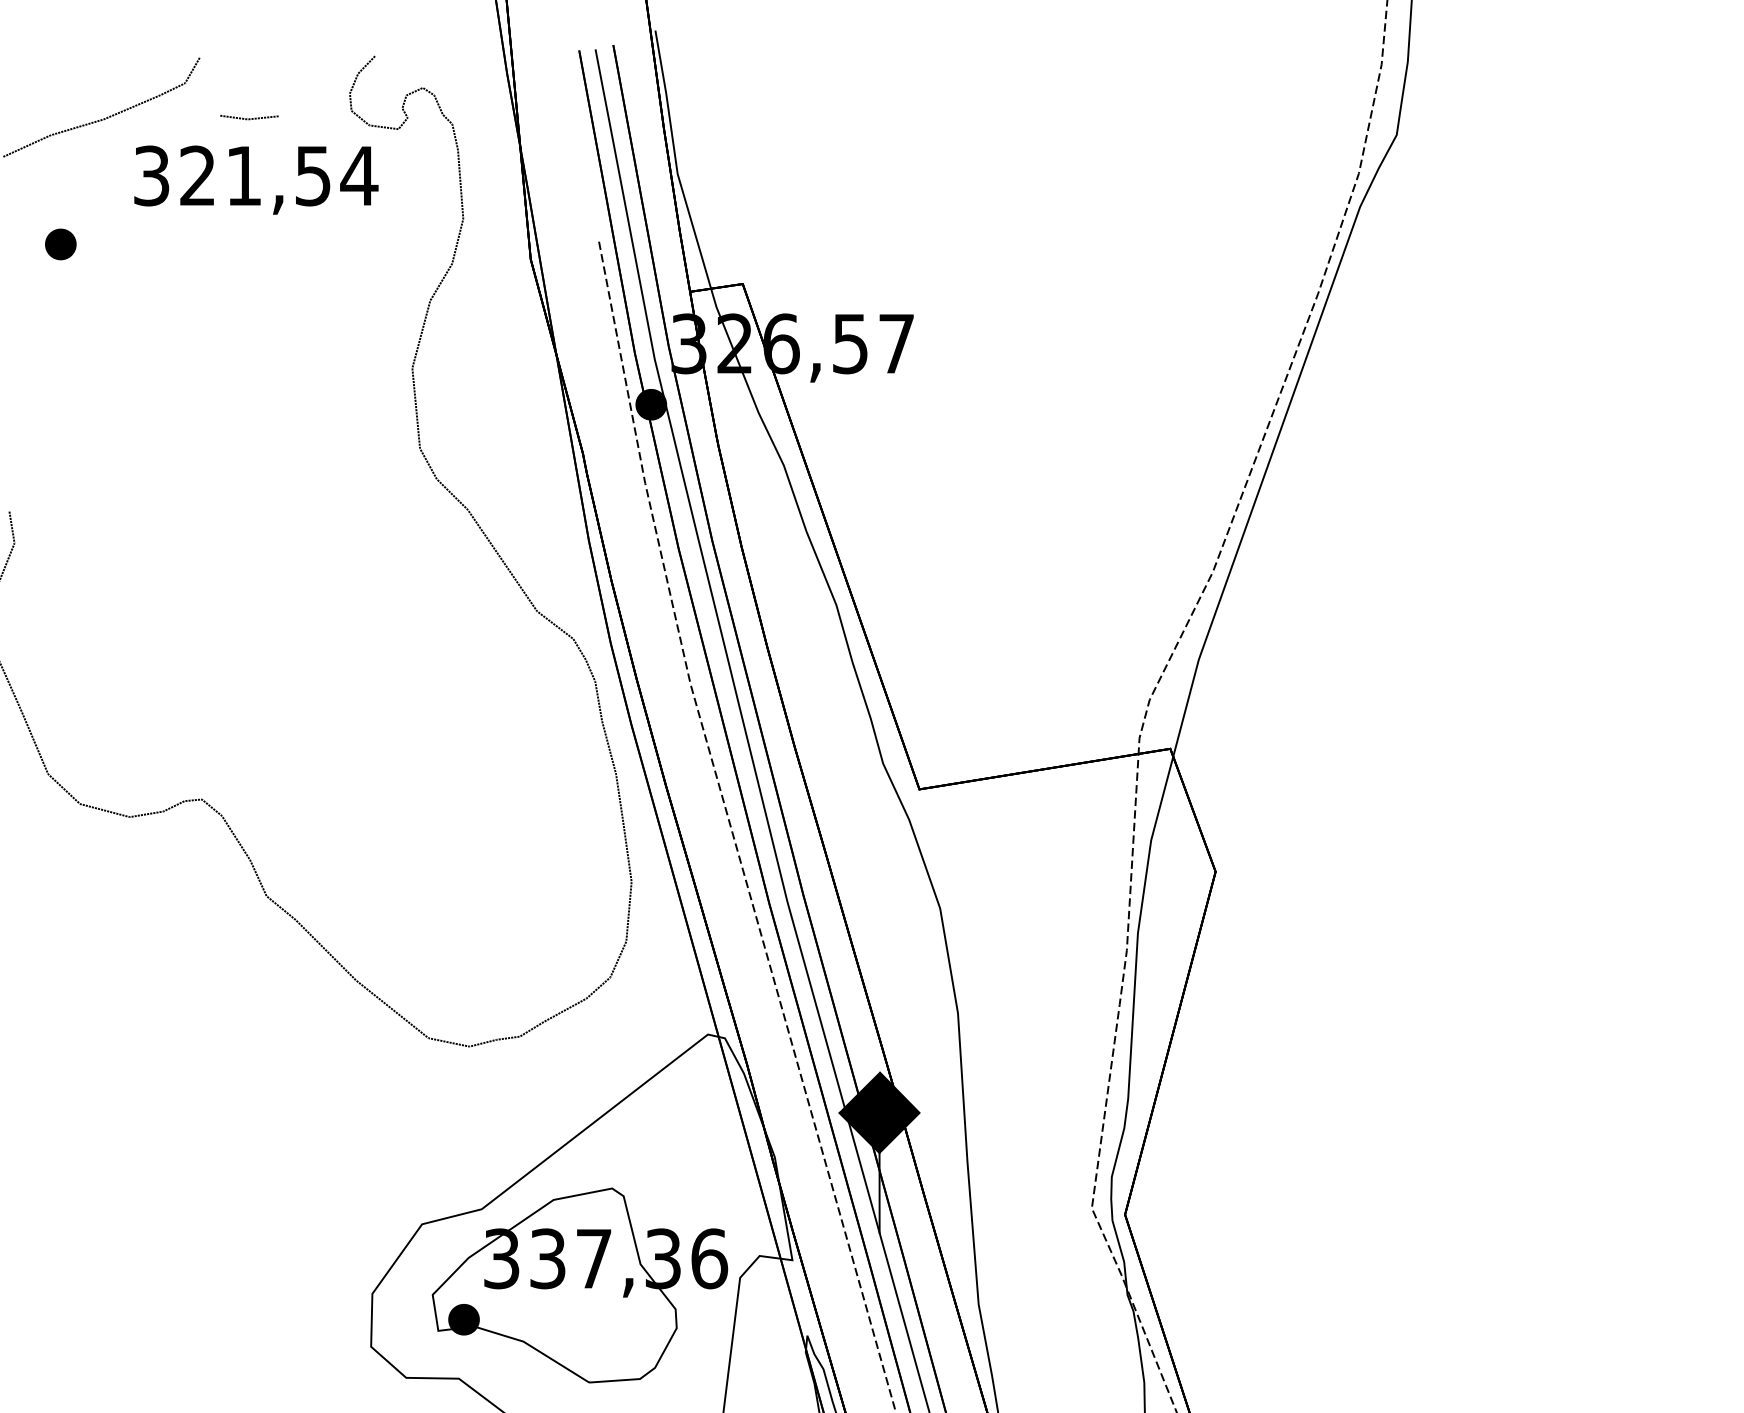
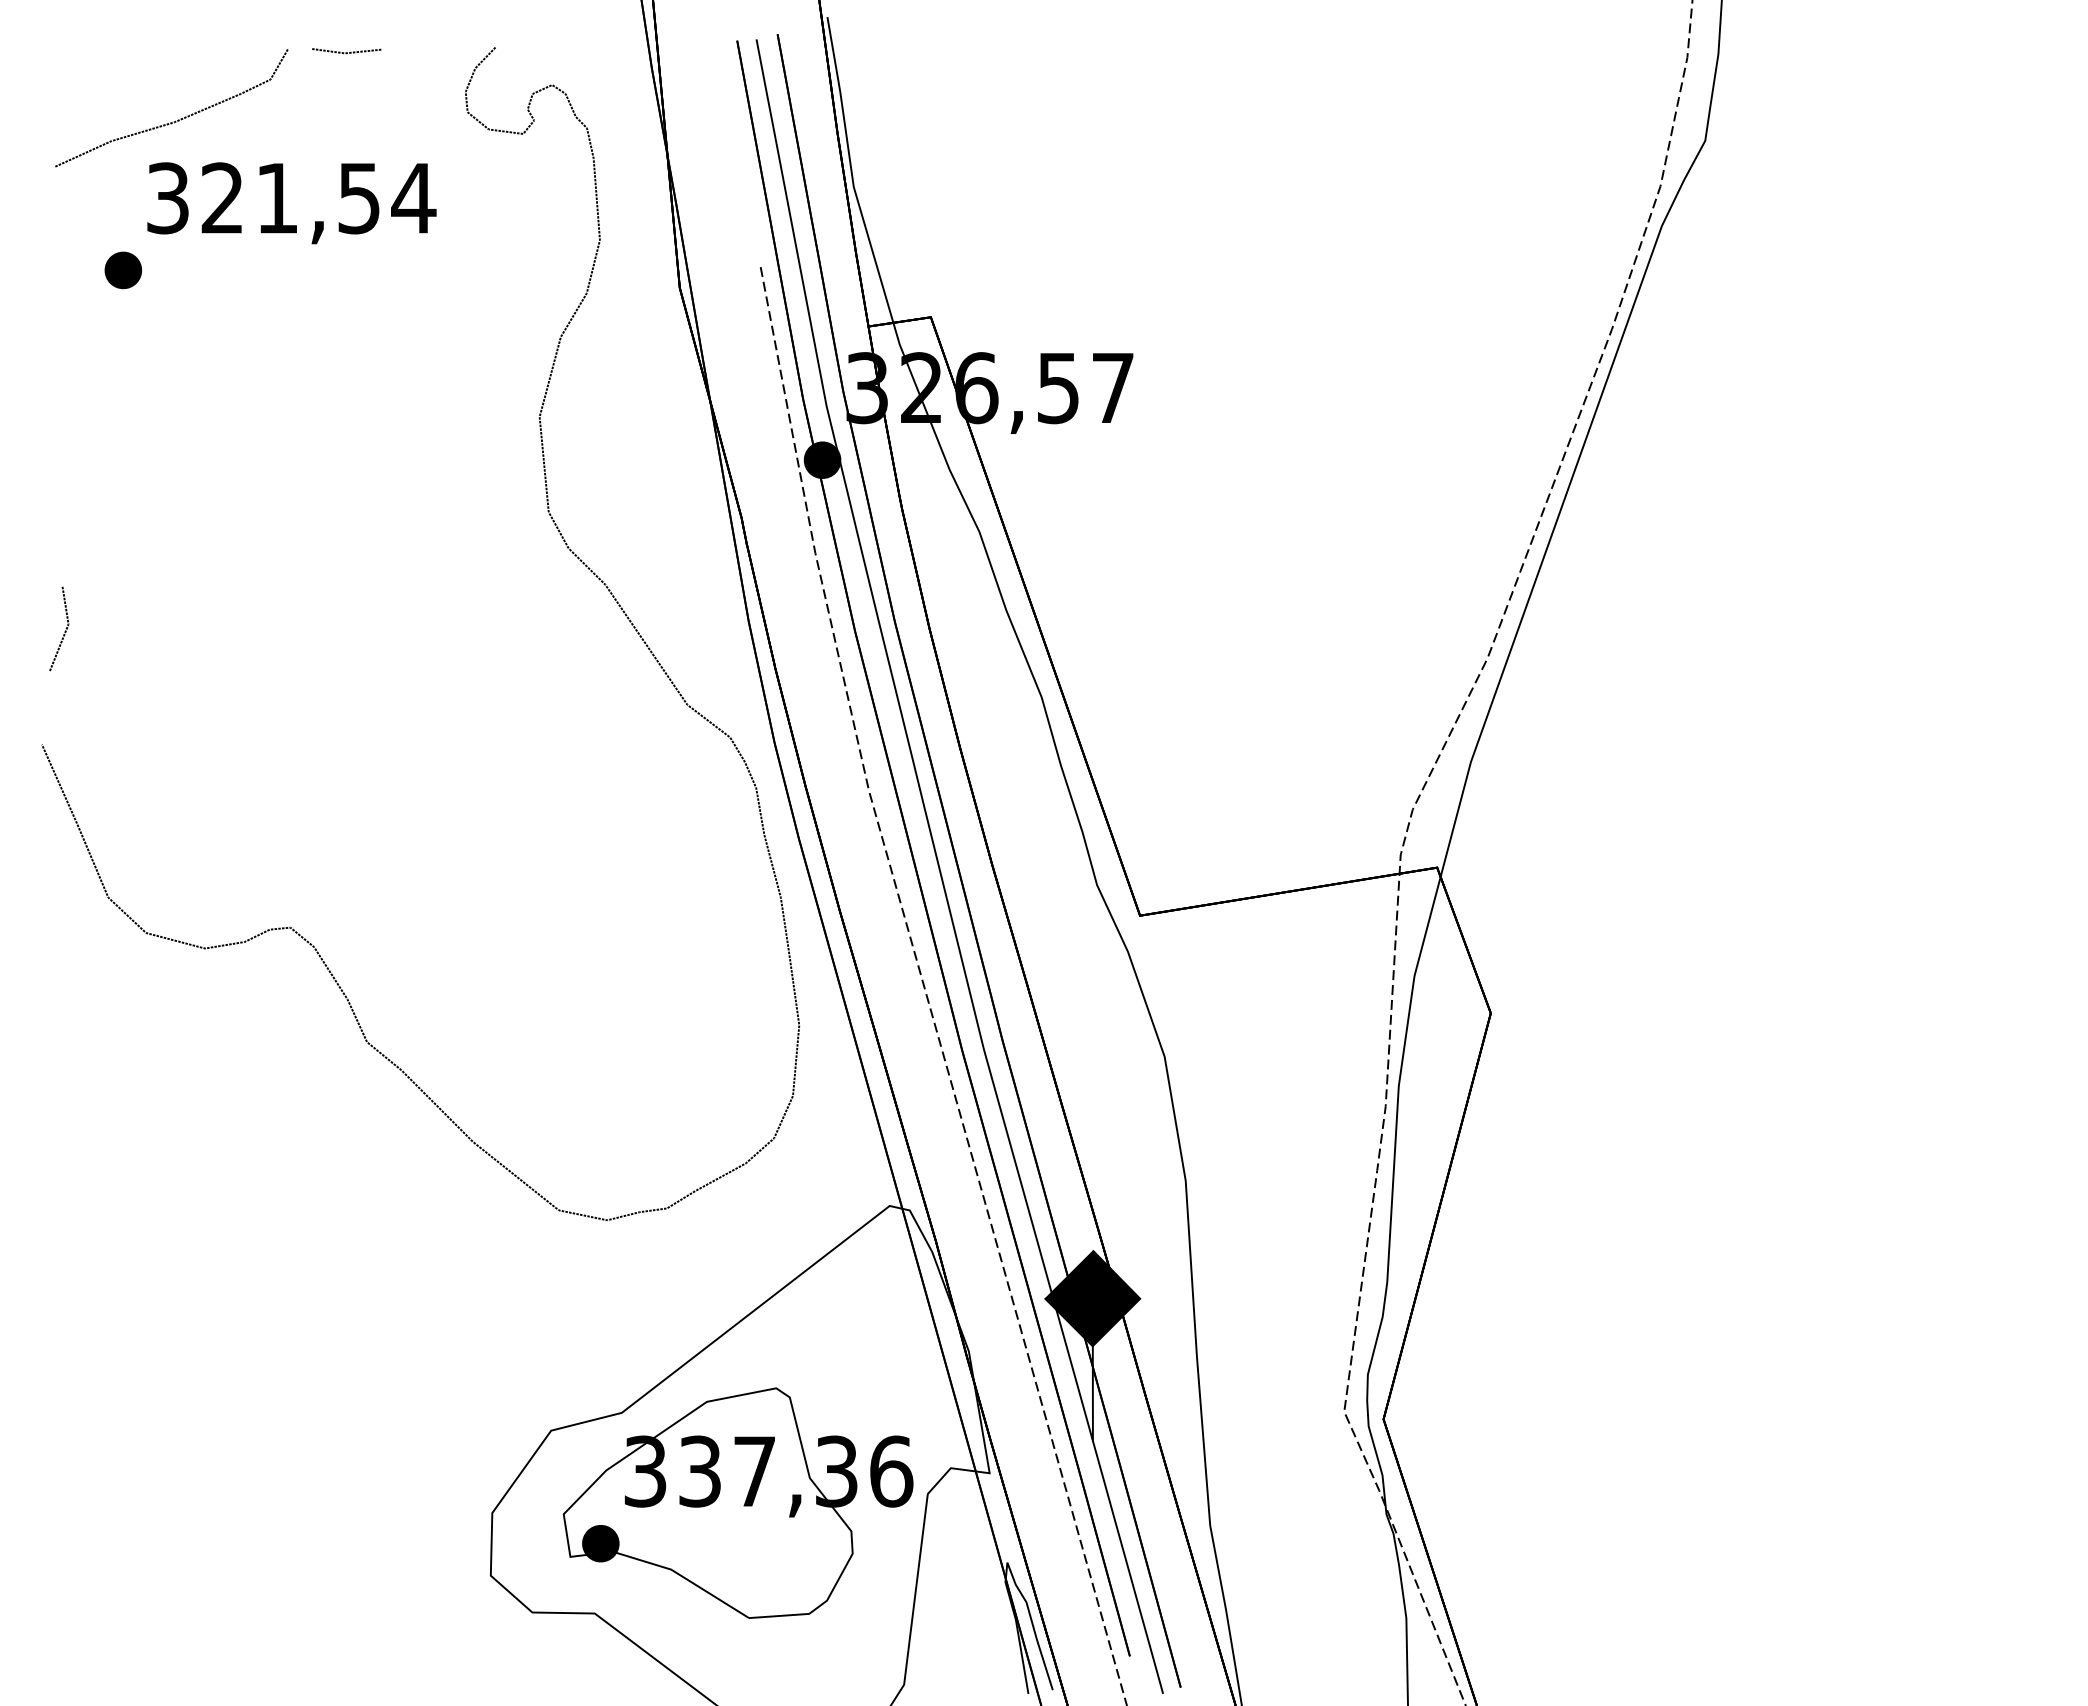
line: (249, 118) -> (346, 52), moved
text: (256, 180) -> (291, 203), moved

